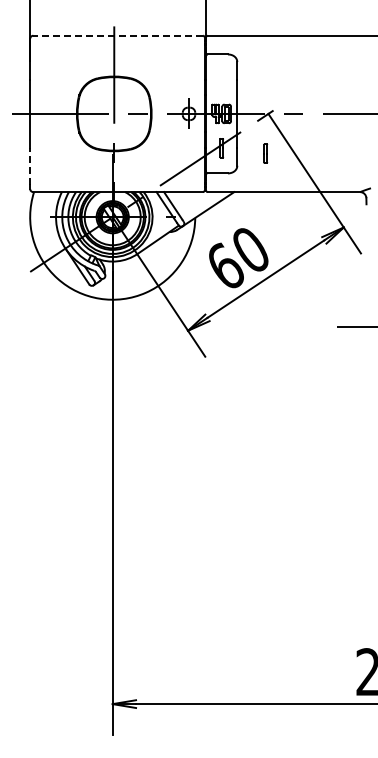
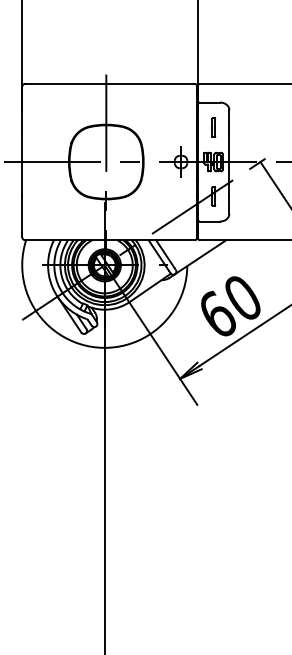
line: (118, 35) -> (110, 83), dashed -> solid
part: (265, 153) -> (213, 127), moved
line: (30, 166) -> (22, 214), dashed -> solid

